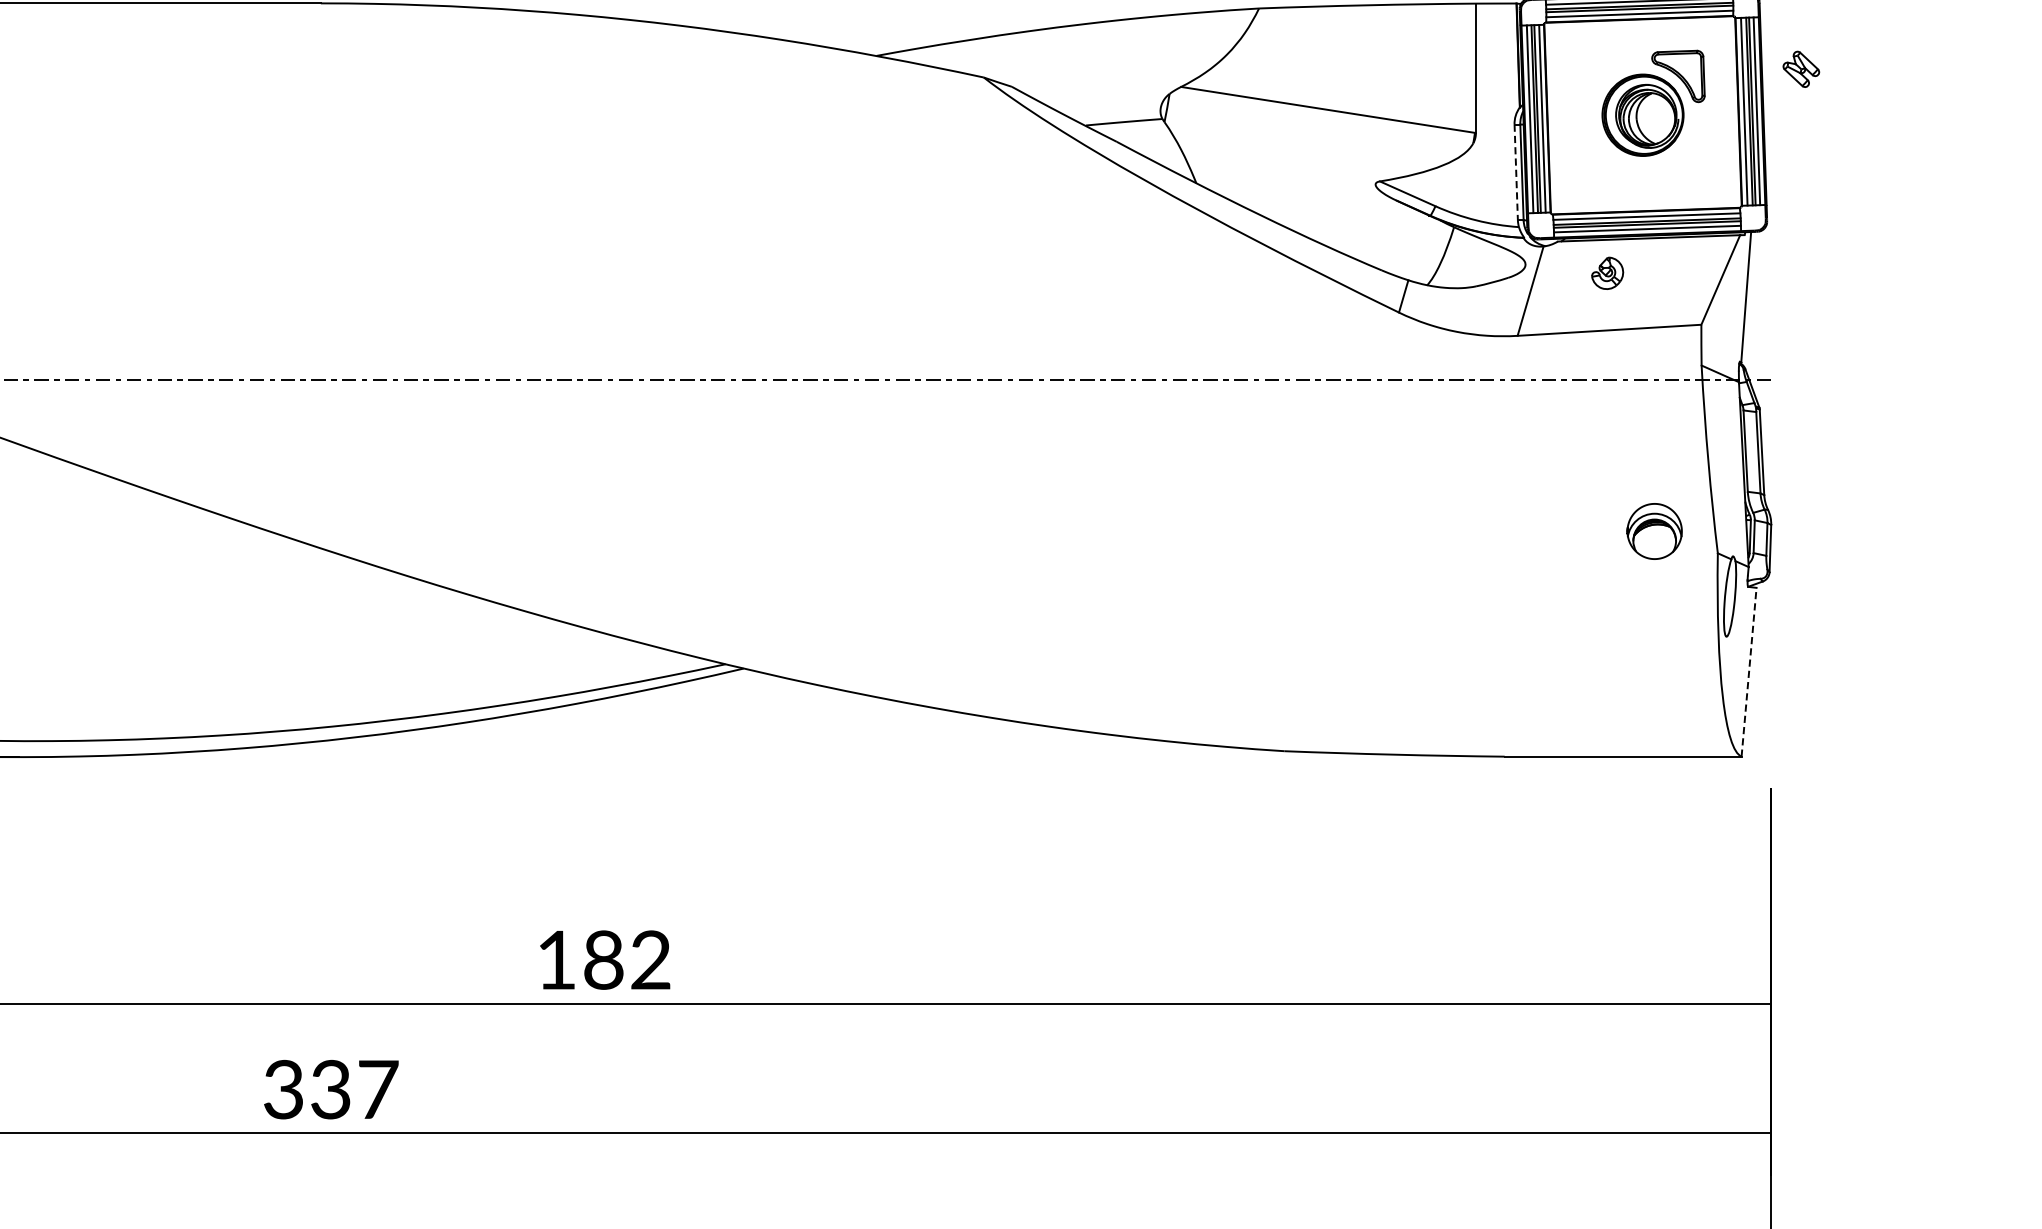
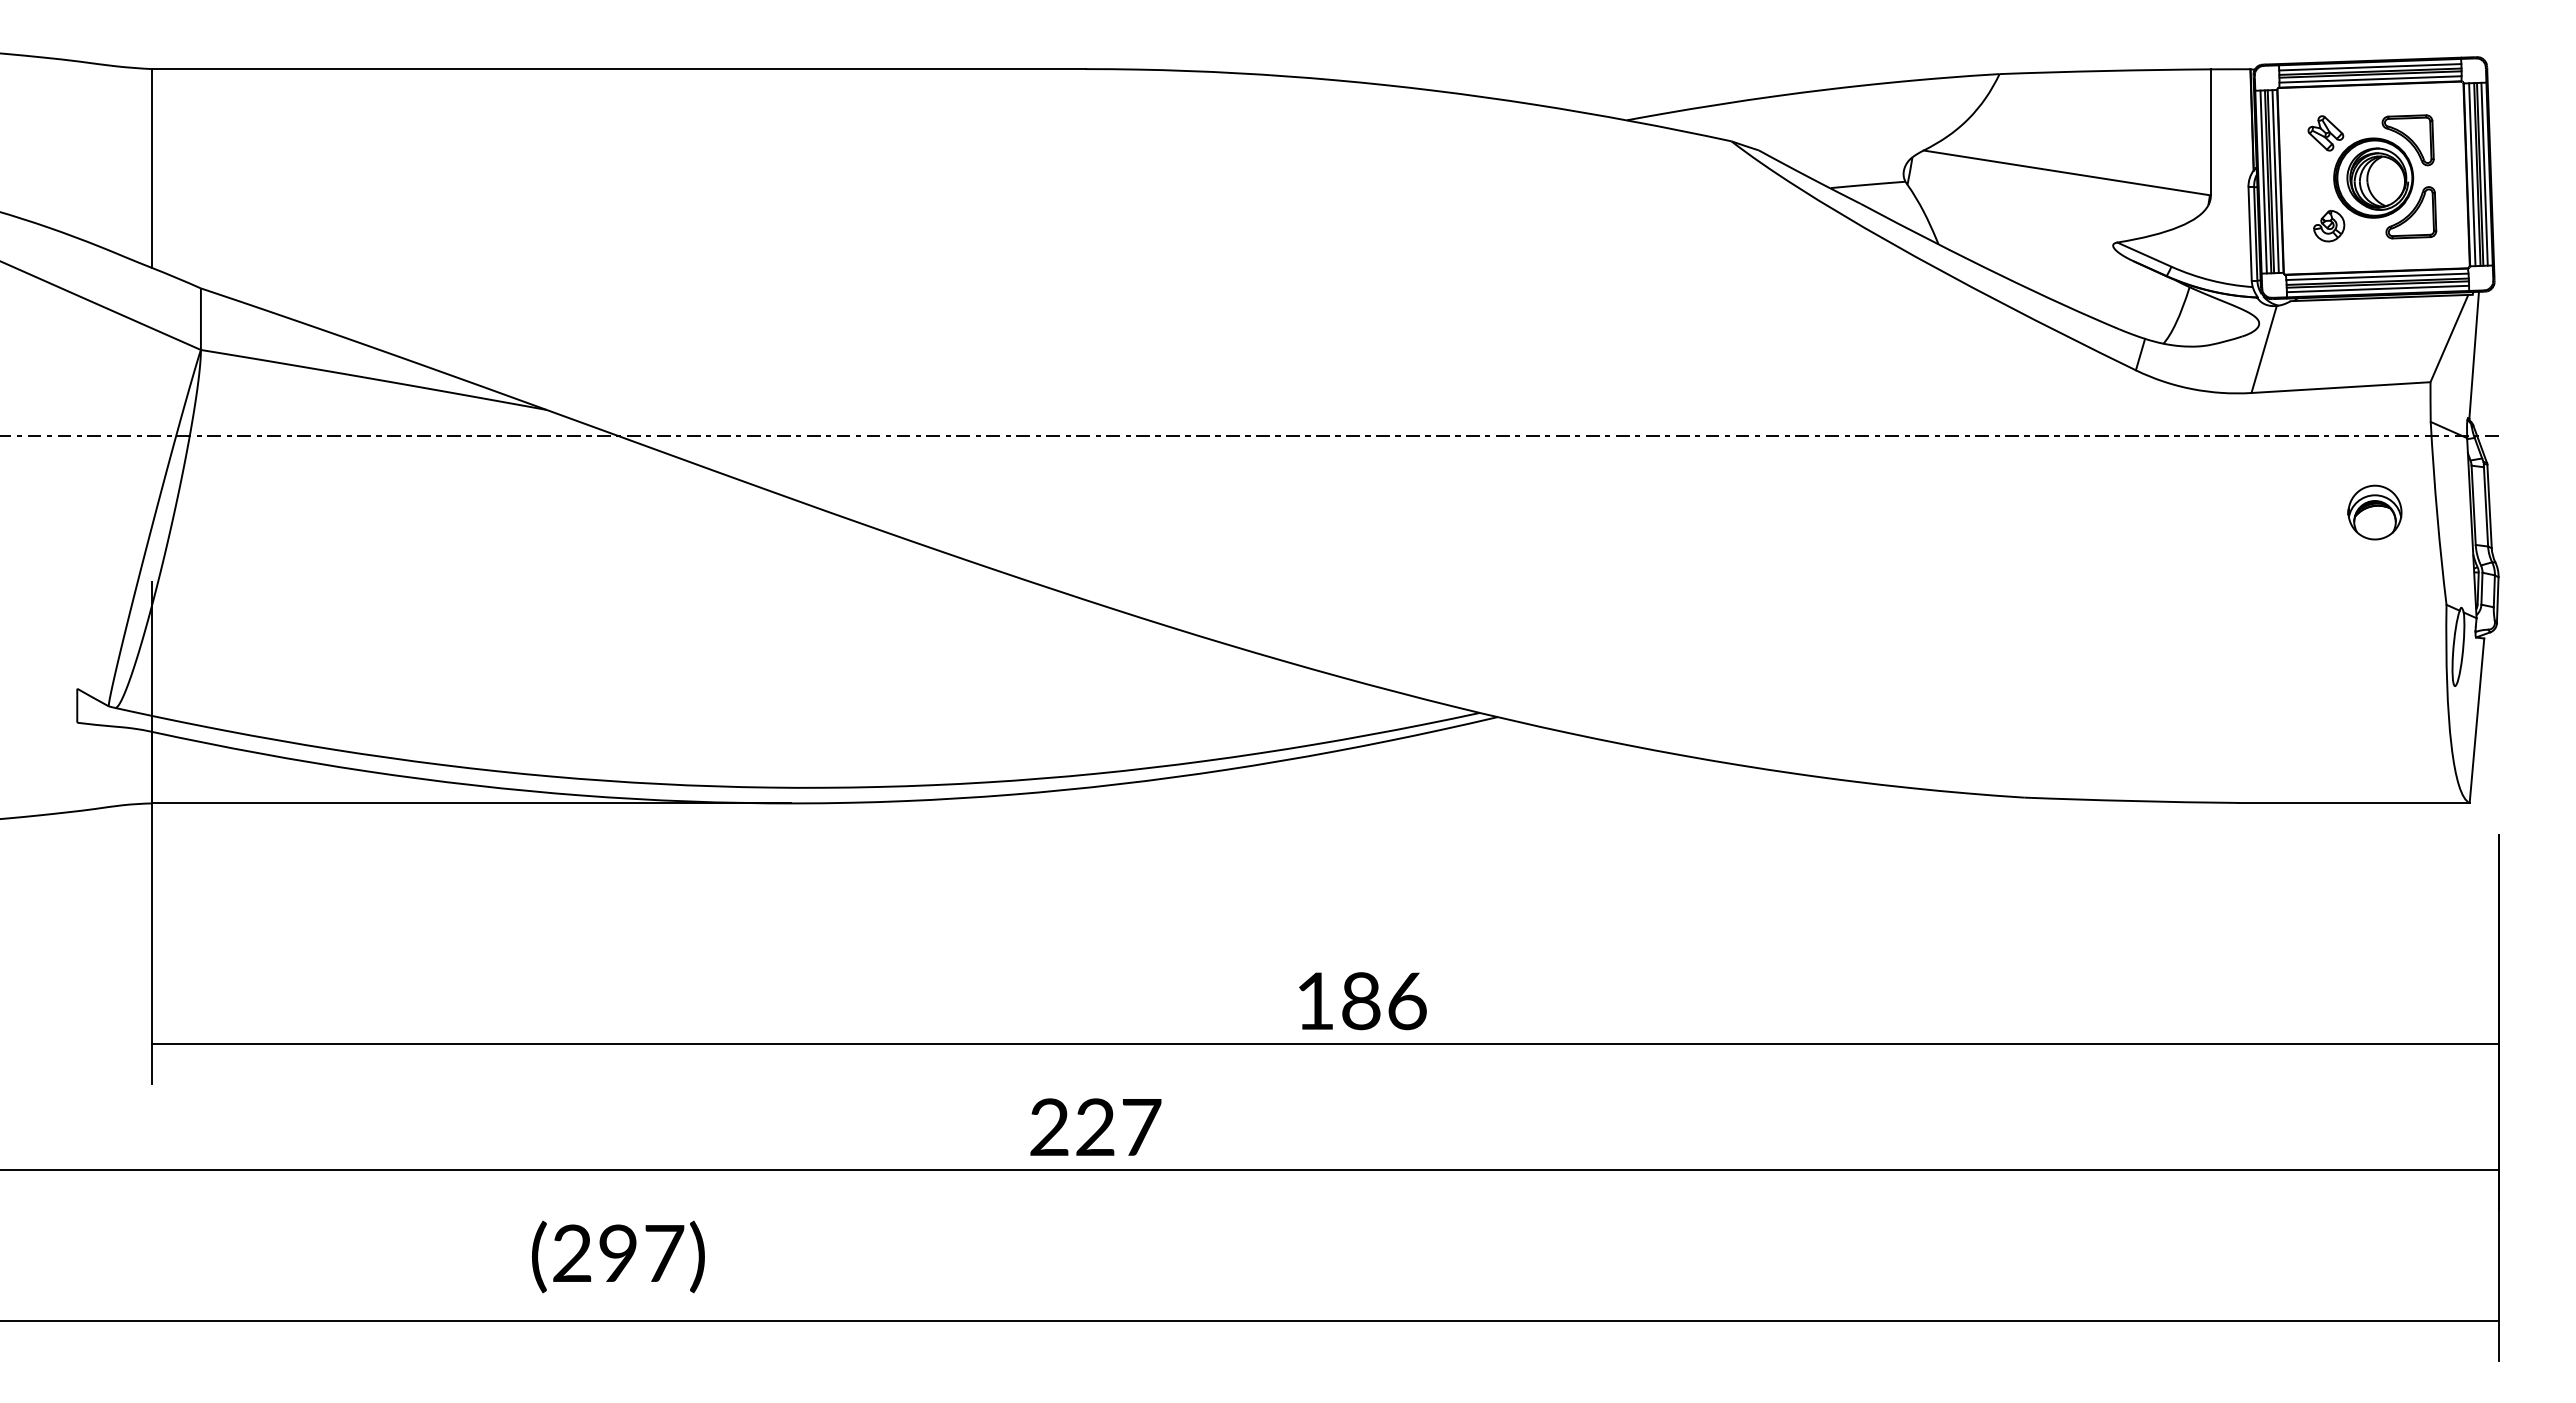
part: (1800, 69) -> (2325, 133), moved
part: (1681, 150) -> (2411, 212), added
line: (1516, 172) -> (2250, 233), dashed -> solid
part: (1607, 272) -> (2329, 225), moved
part: (1654, 531) -> (2374, 512), moved
line: (1748, 672) -> (2476, 720), dashed -> solid
text: (651, 960) -> (1407, 1001), 182 -> 186
text: (307, 1089) -> (1072, 1127), 337 -> 227

